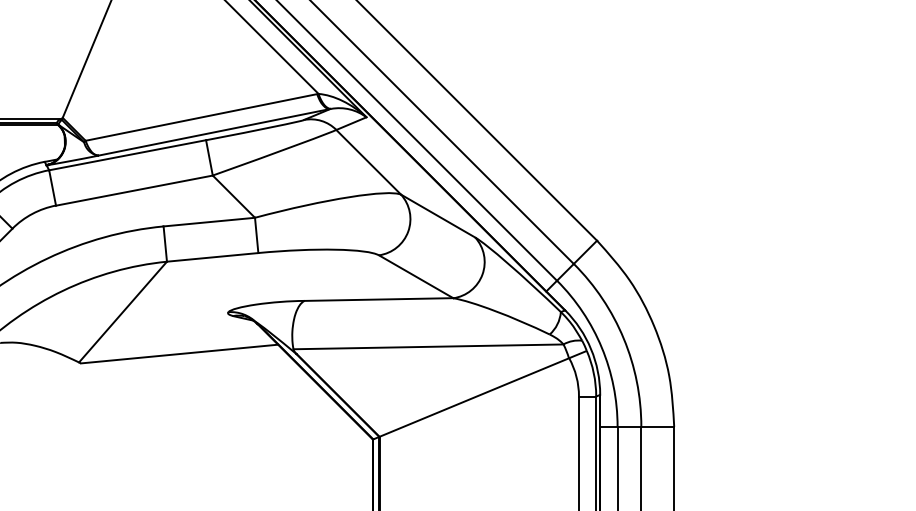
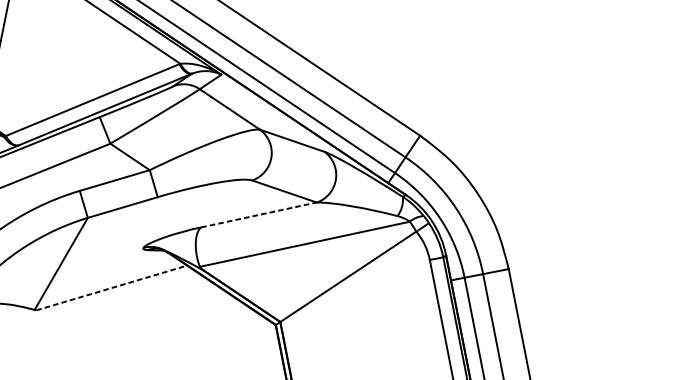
line: (379, 299) -> (259, 214), solid -> dashed
line: (180, 354) -> (112, 288), solid -> dashed

